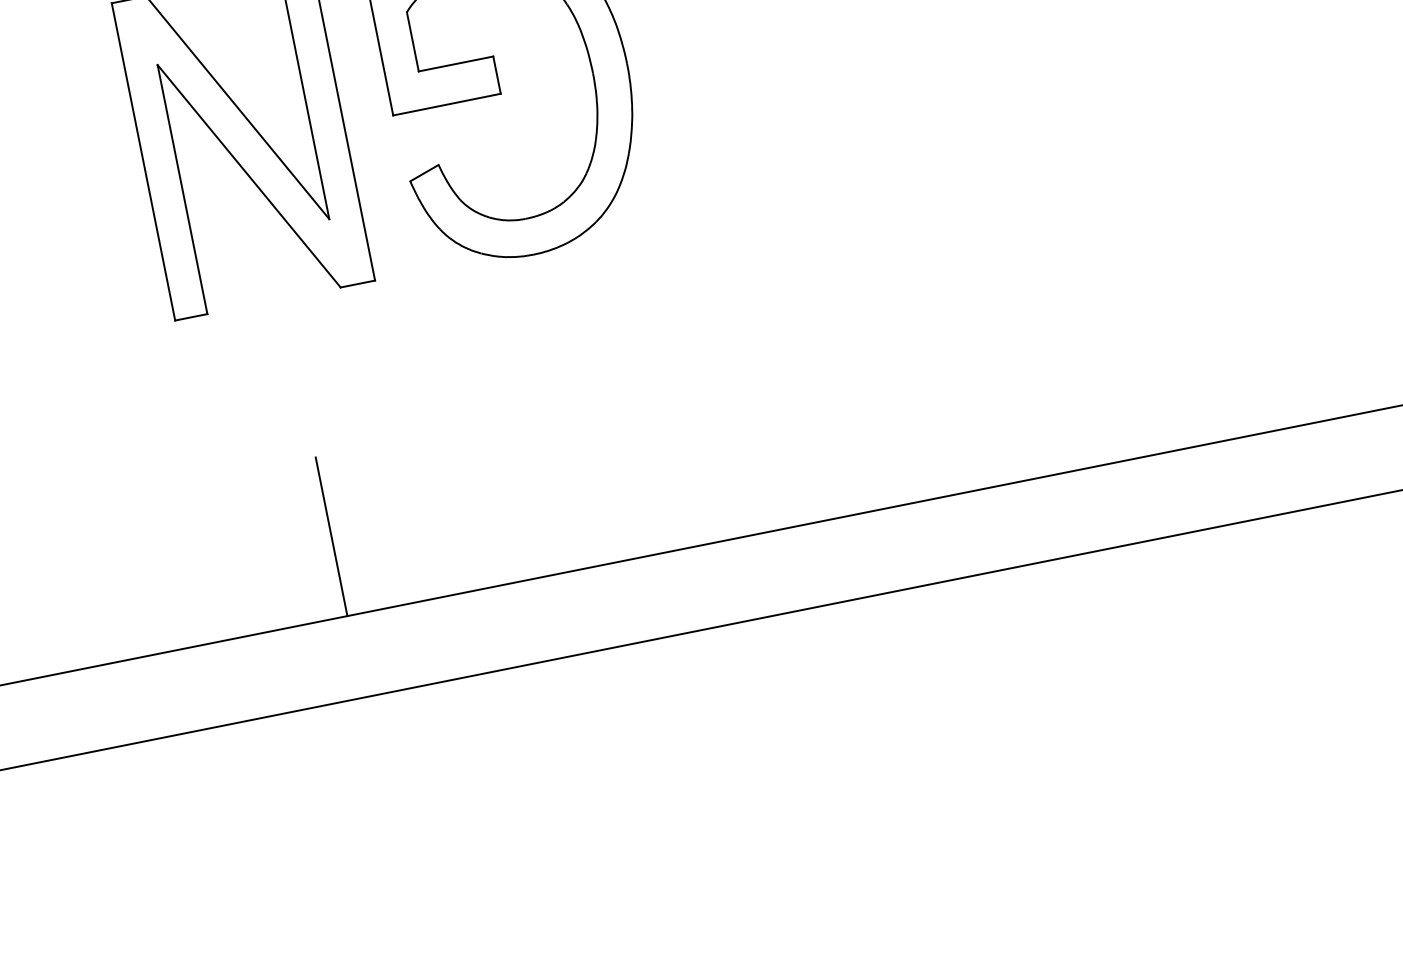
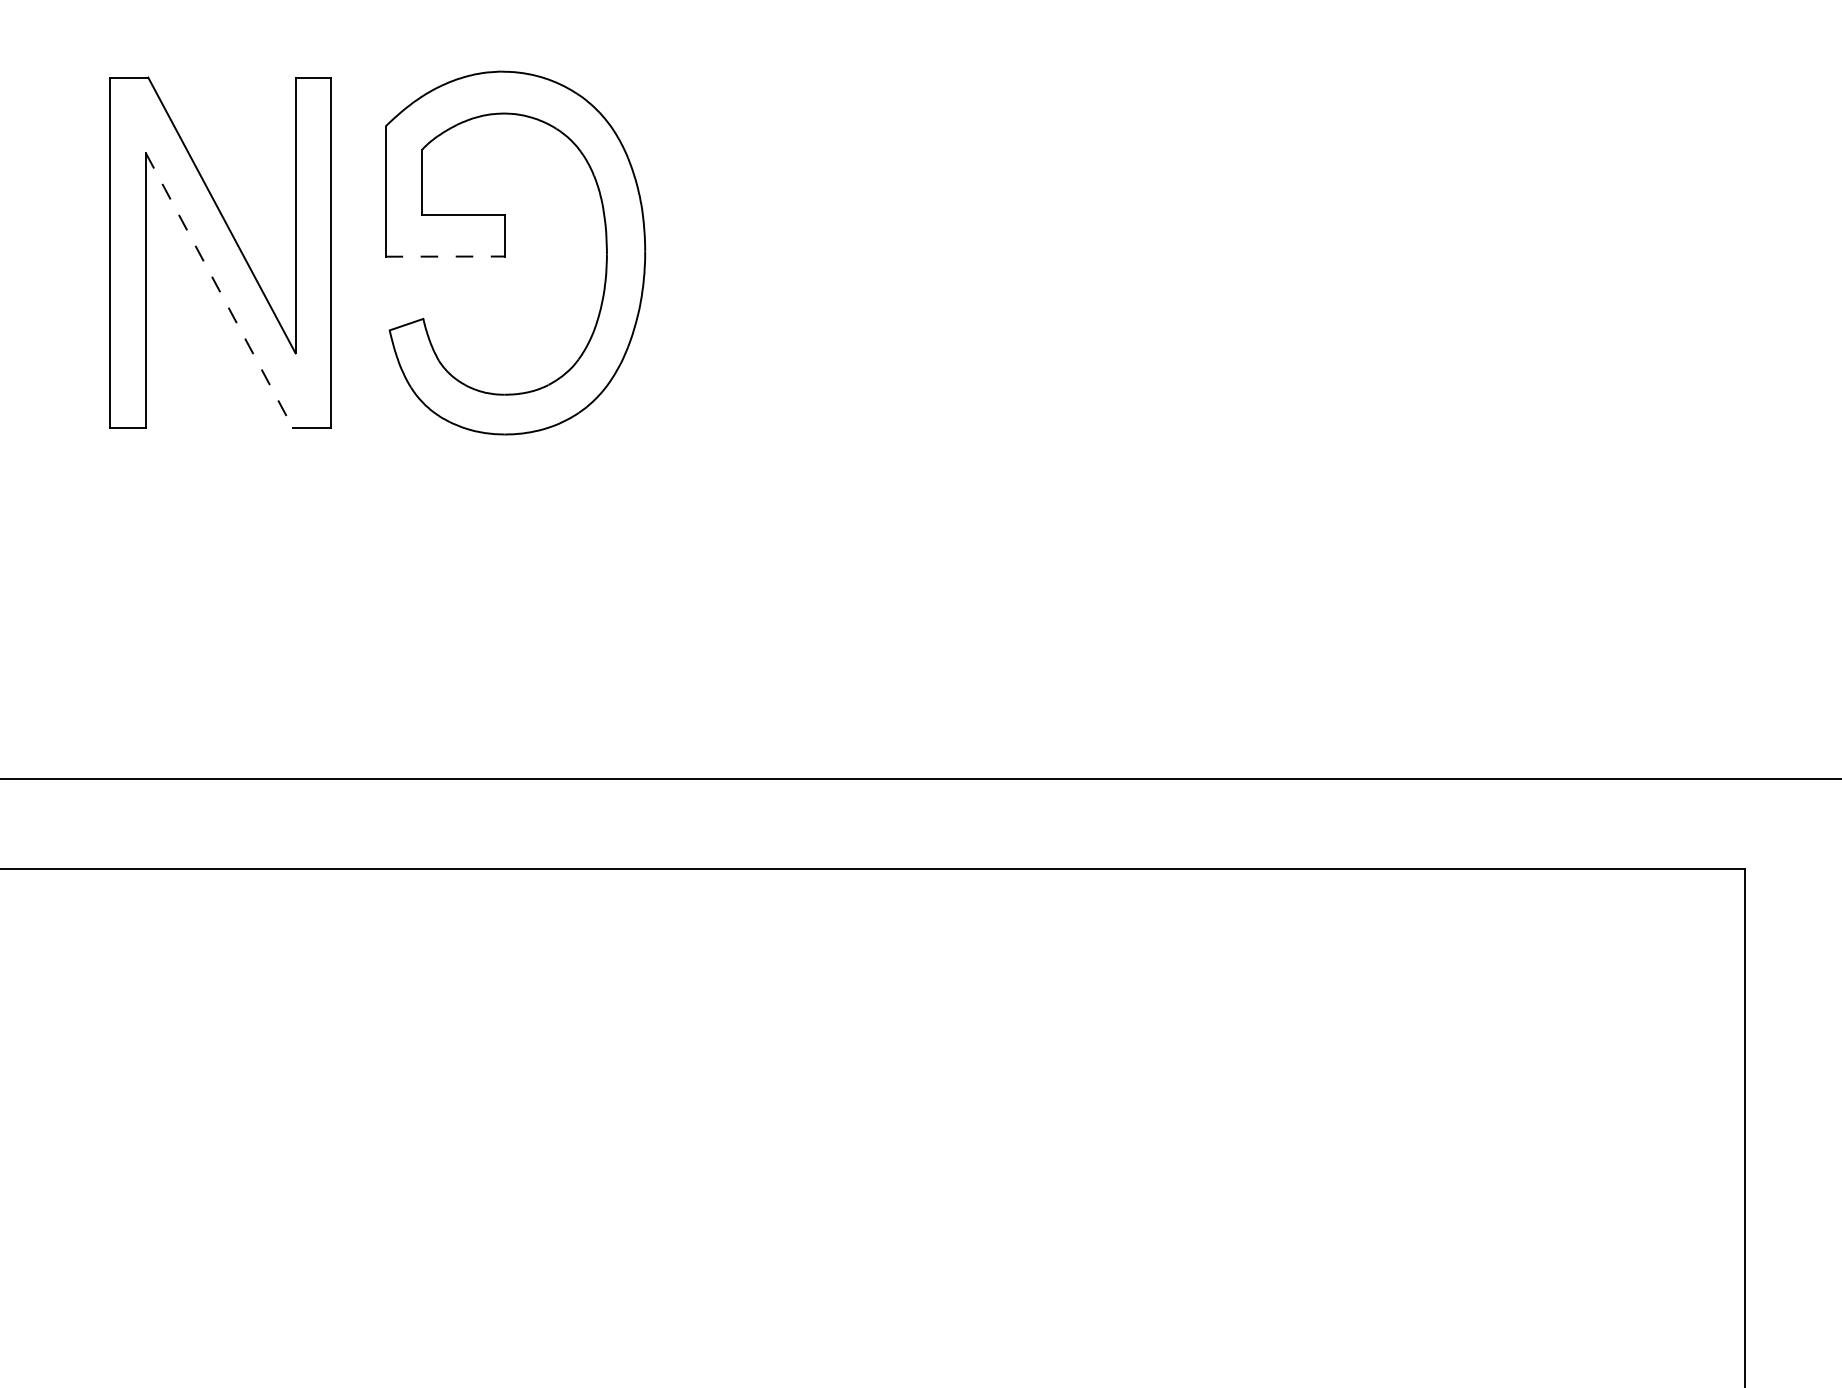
line: (447, 104) -> (445, 256), solid -> dashed
line: (249, 176) -> (219, 291), solid -> dashed
line: (331, 536) -> (230, 691), removed

